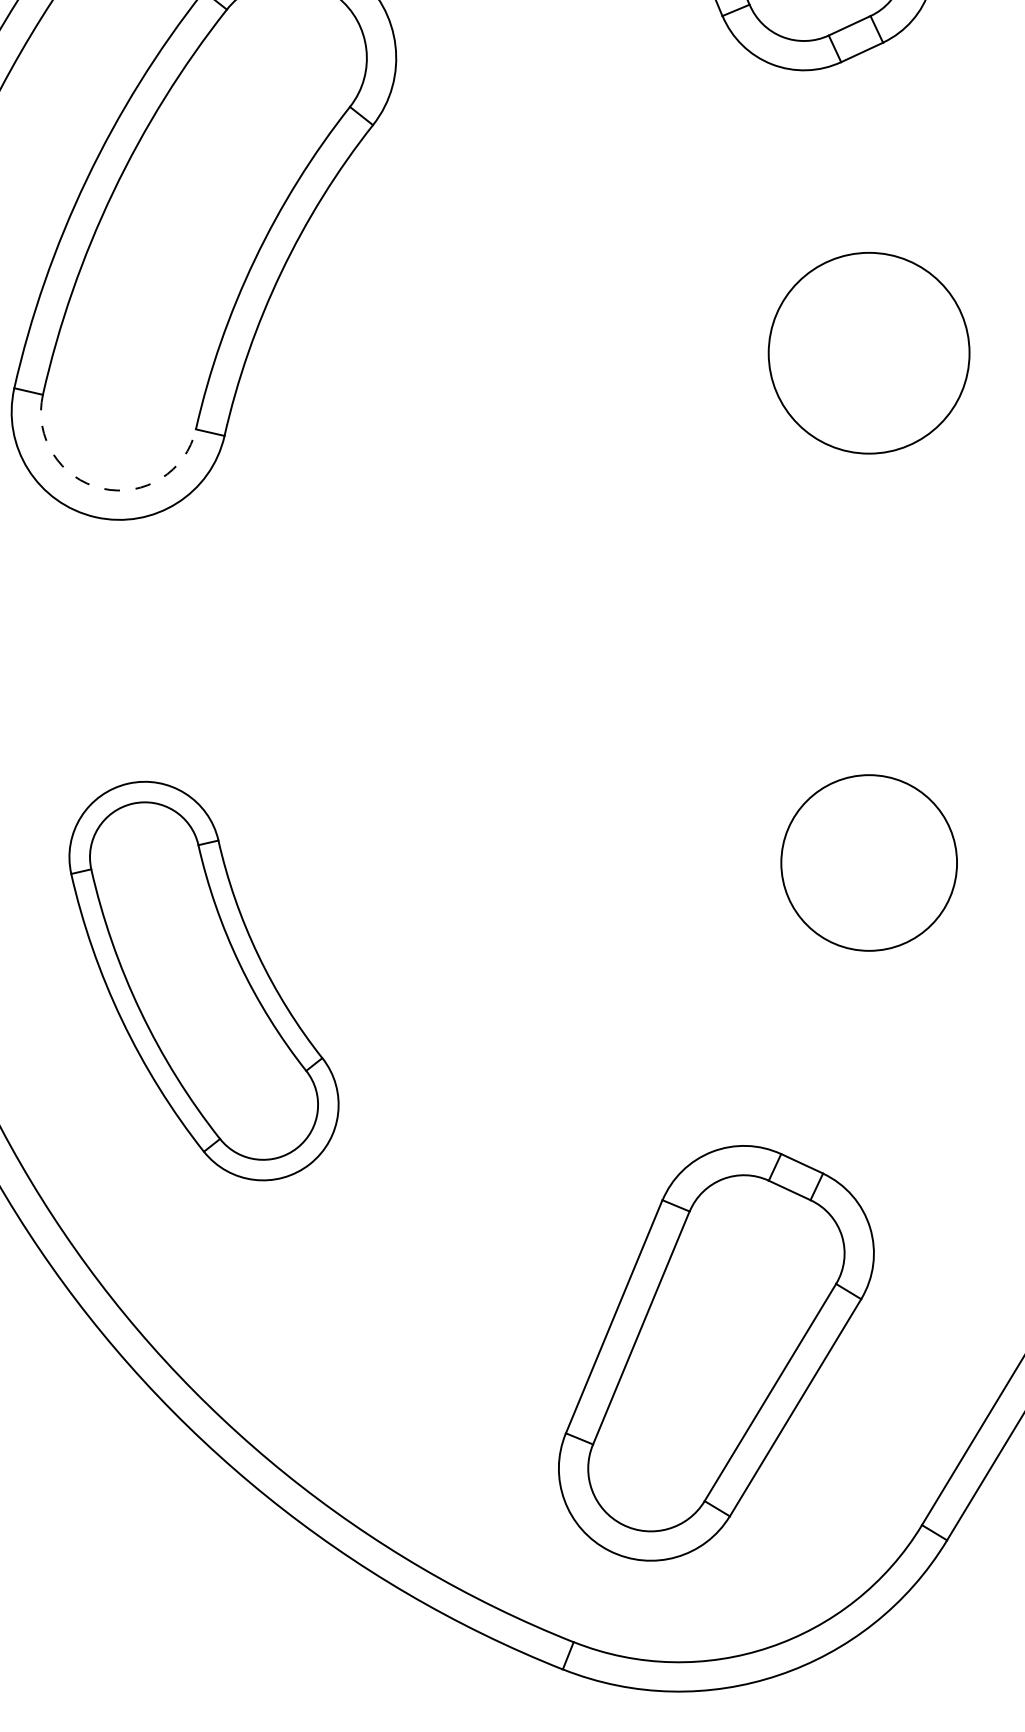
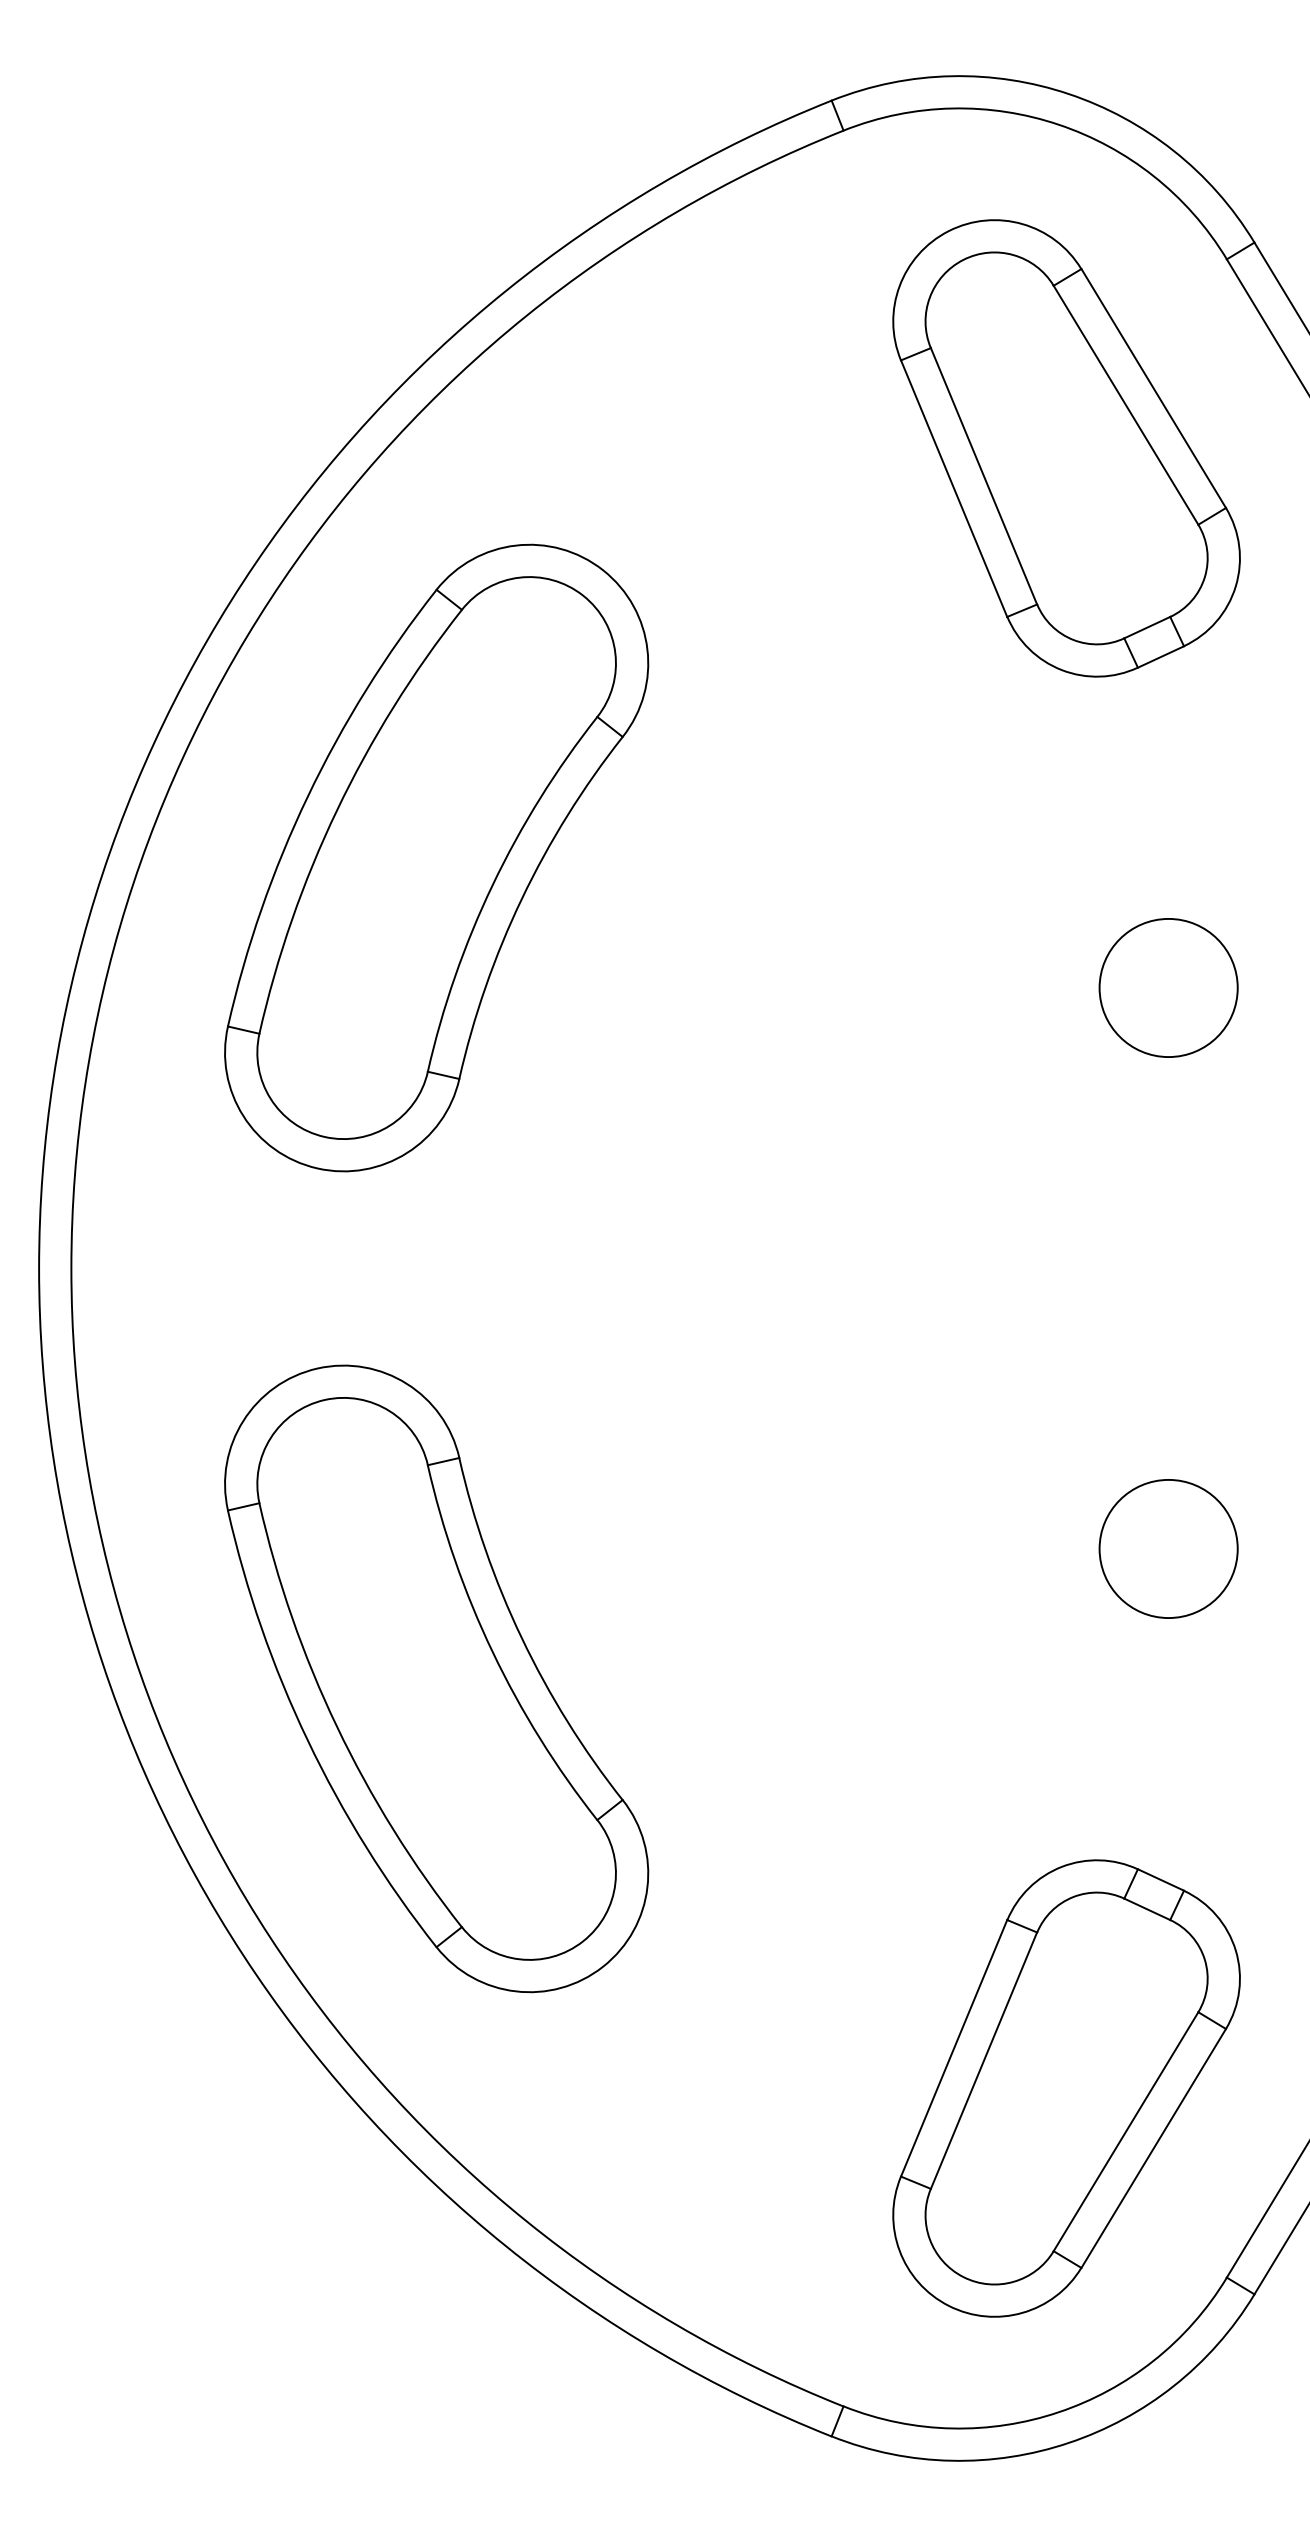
circle: (868, 352) -> (1168, 987), size x0.62
arc: (102, 488) -> (324, 1136), dashed -> solid
circle: (868, 862) -> (1168, 1548), size x0.71
part: (203, 980) -> (436, 1678), size x1.43
part: (716, 1353) -> (1066, 2088), moved

